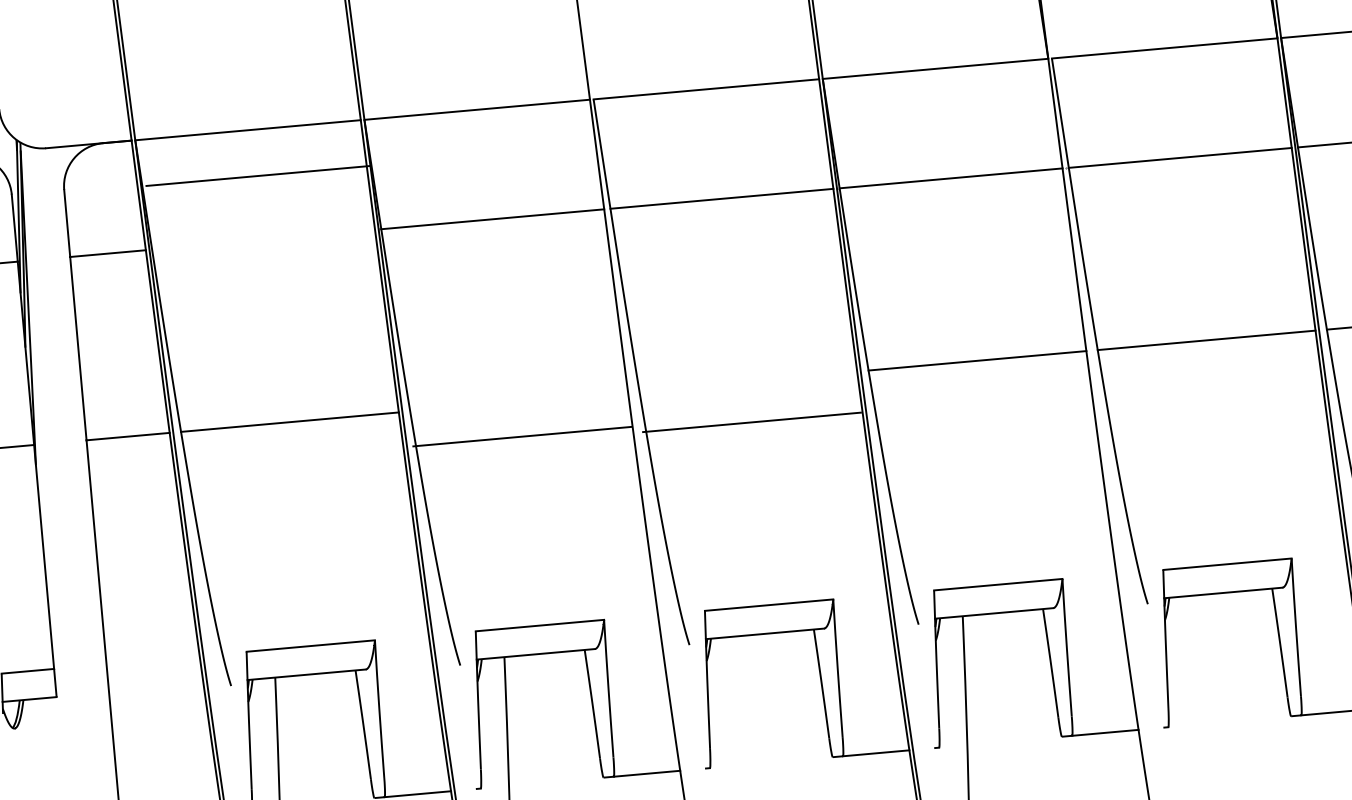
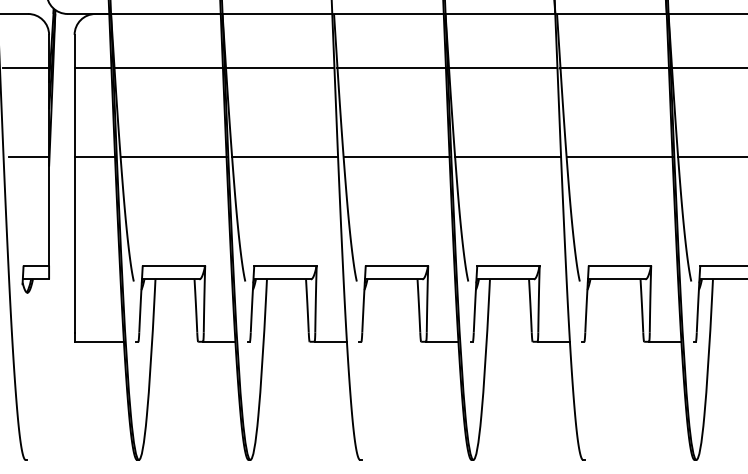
line: (257, 176) -> (168, 67), moved
line: (751, 421) -> (396, 156), moved
line: (523, 436) -> (285, 156), moved

